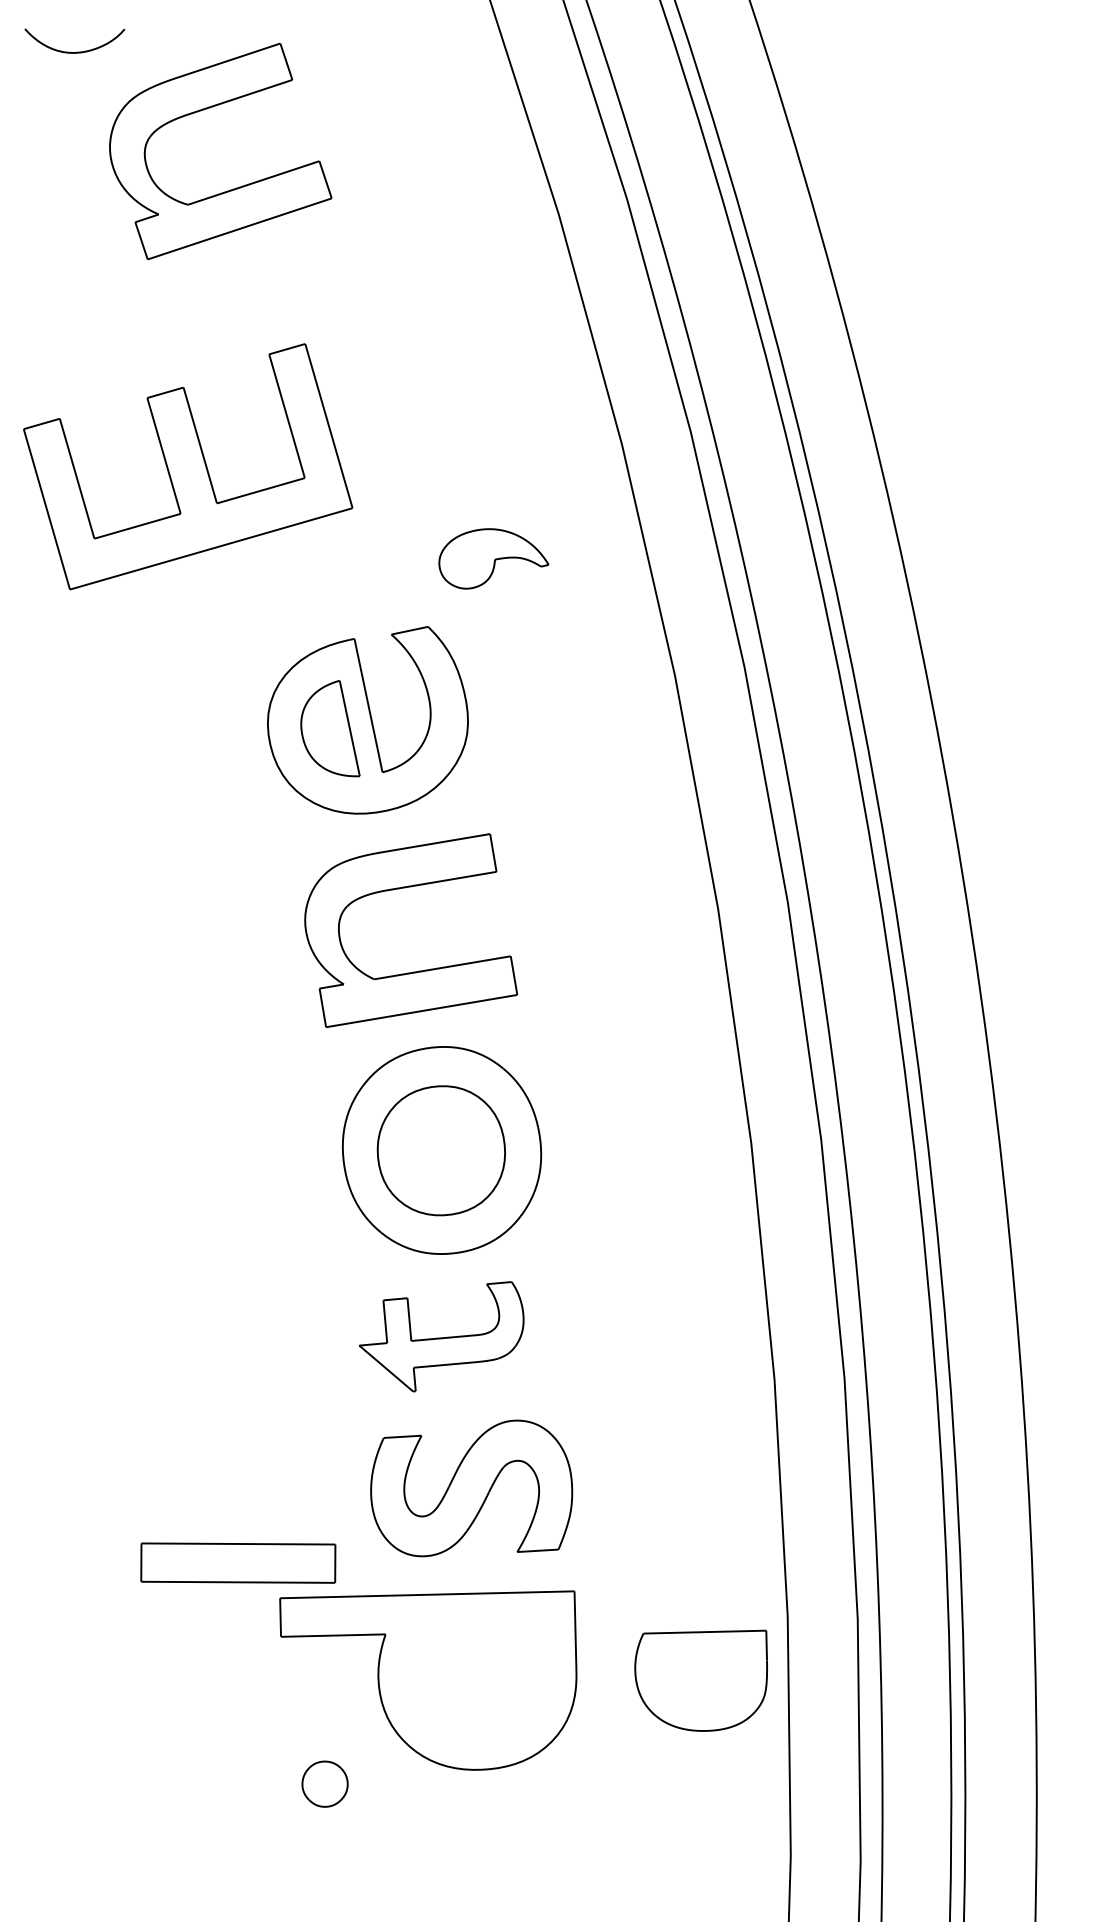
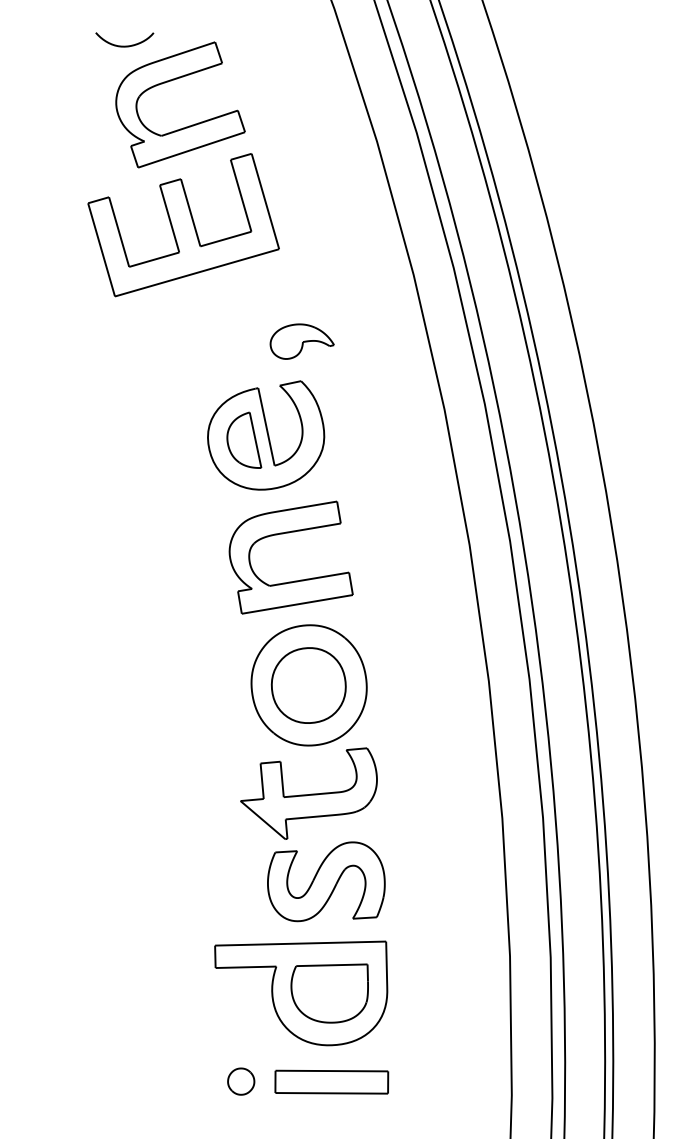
curve: (74, 50) -> (124, 45), moved
part: (187, 467) -> (183, 225), moved
part: (492, 558) -> (301, 341), moved
part: (440, 1336) -> (308, 793), size x1.43
part: (237, 1561) -> (331, 1081), moved
part: (700, 1680) -> (329, 993), moved
part: (325, 1783) -> (241, 1081), moved

